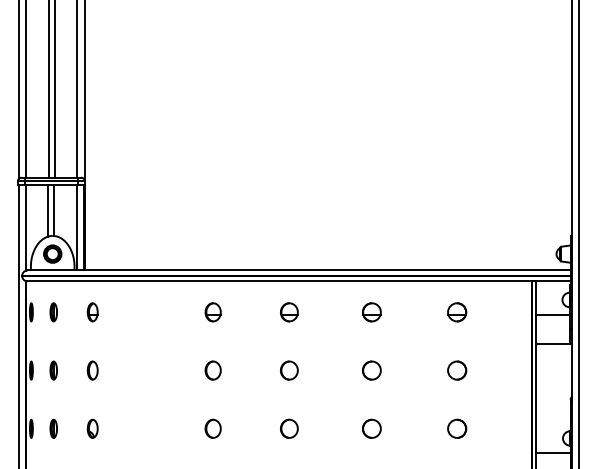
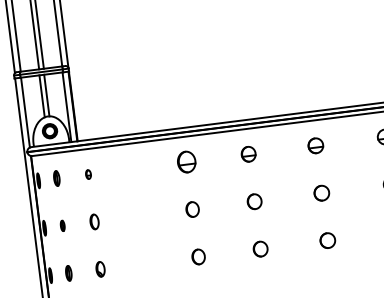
part: (92, 312) -> (88, 174), size x0.6
part: (212, 312) -> (186, 162), size x1.4
part: (53, 370) -> (62, 225), size x0.7

